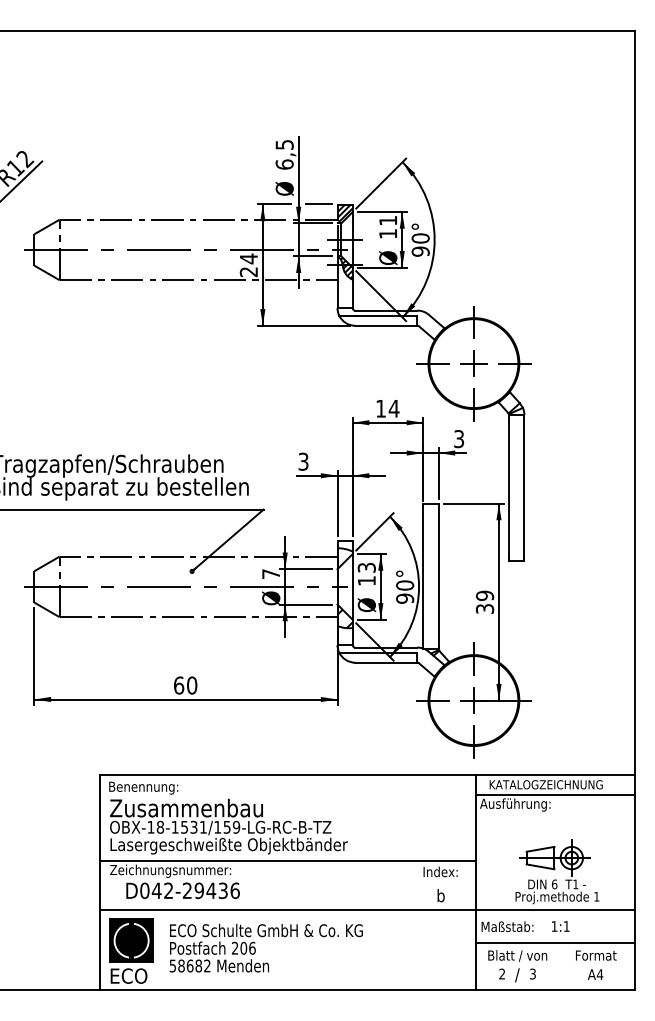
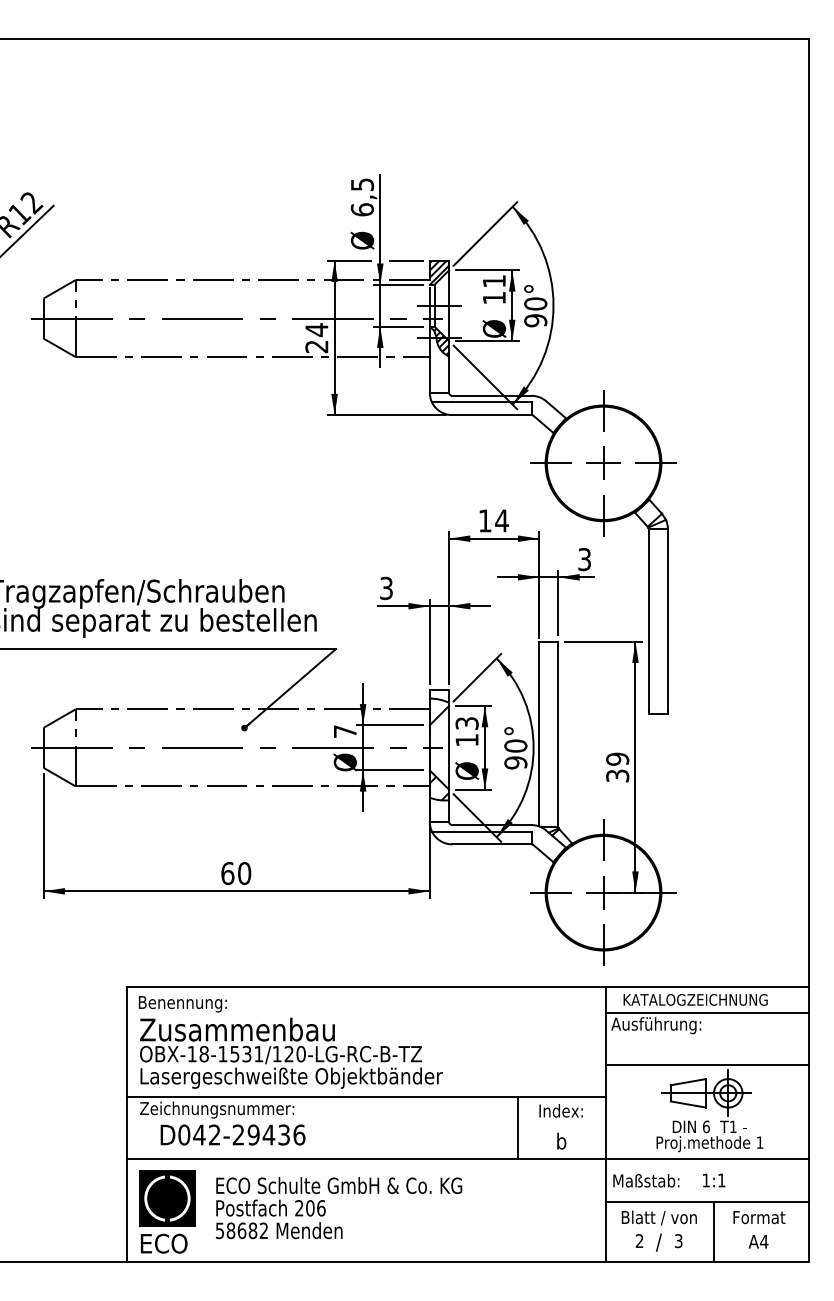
text: (231, 826) -> (294, 1053), OBX-18-1531/159-LG-RC-B-TZ -> OBX-18-1531/120-LG-RC-B-TZ
line: (555, 835) -> (707, 1064), added
line: (406, 884) -> (517, 1126), added
line: (560, 966) -> (713, 1231), added

